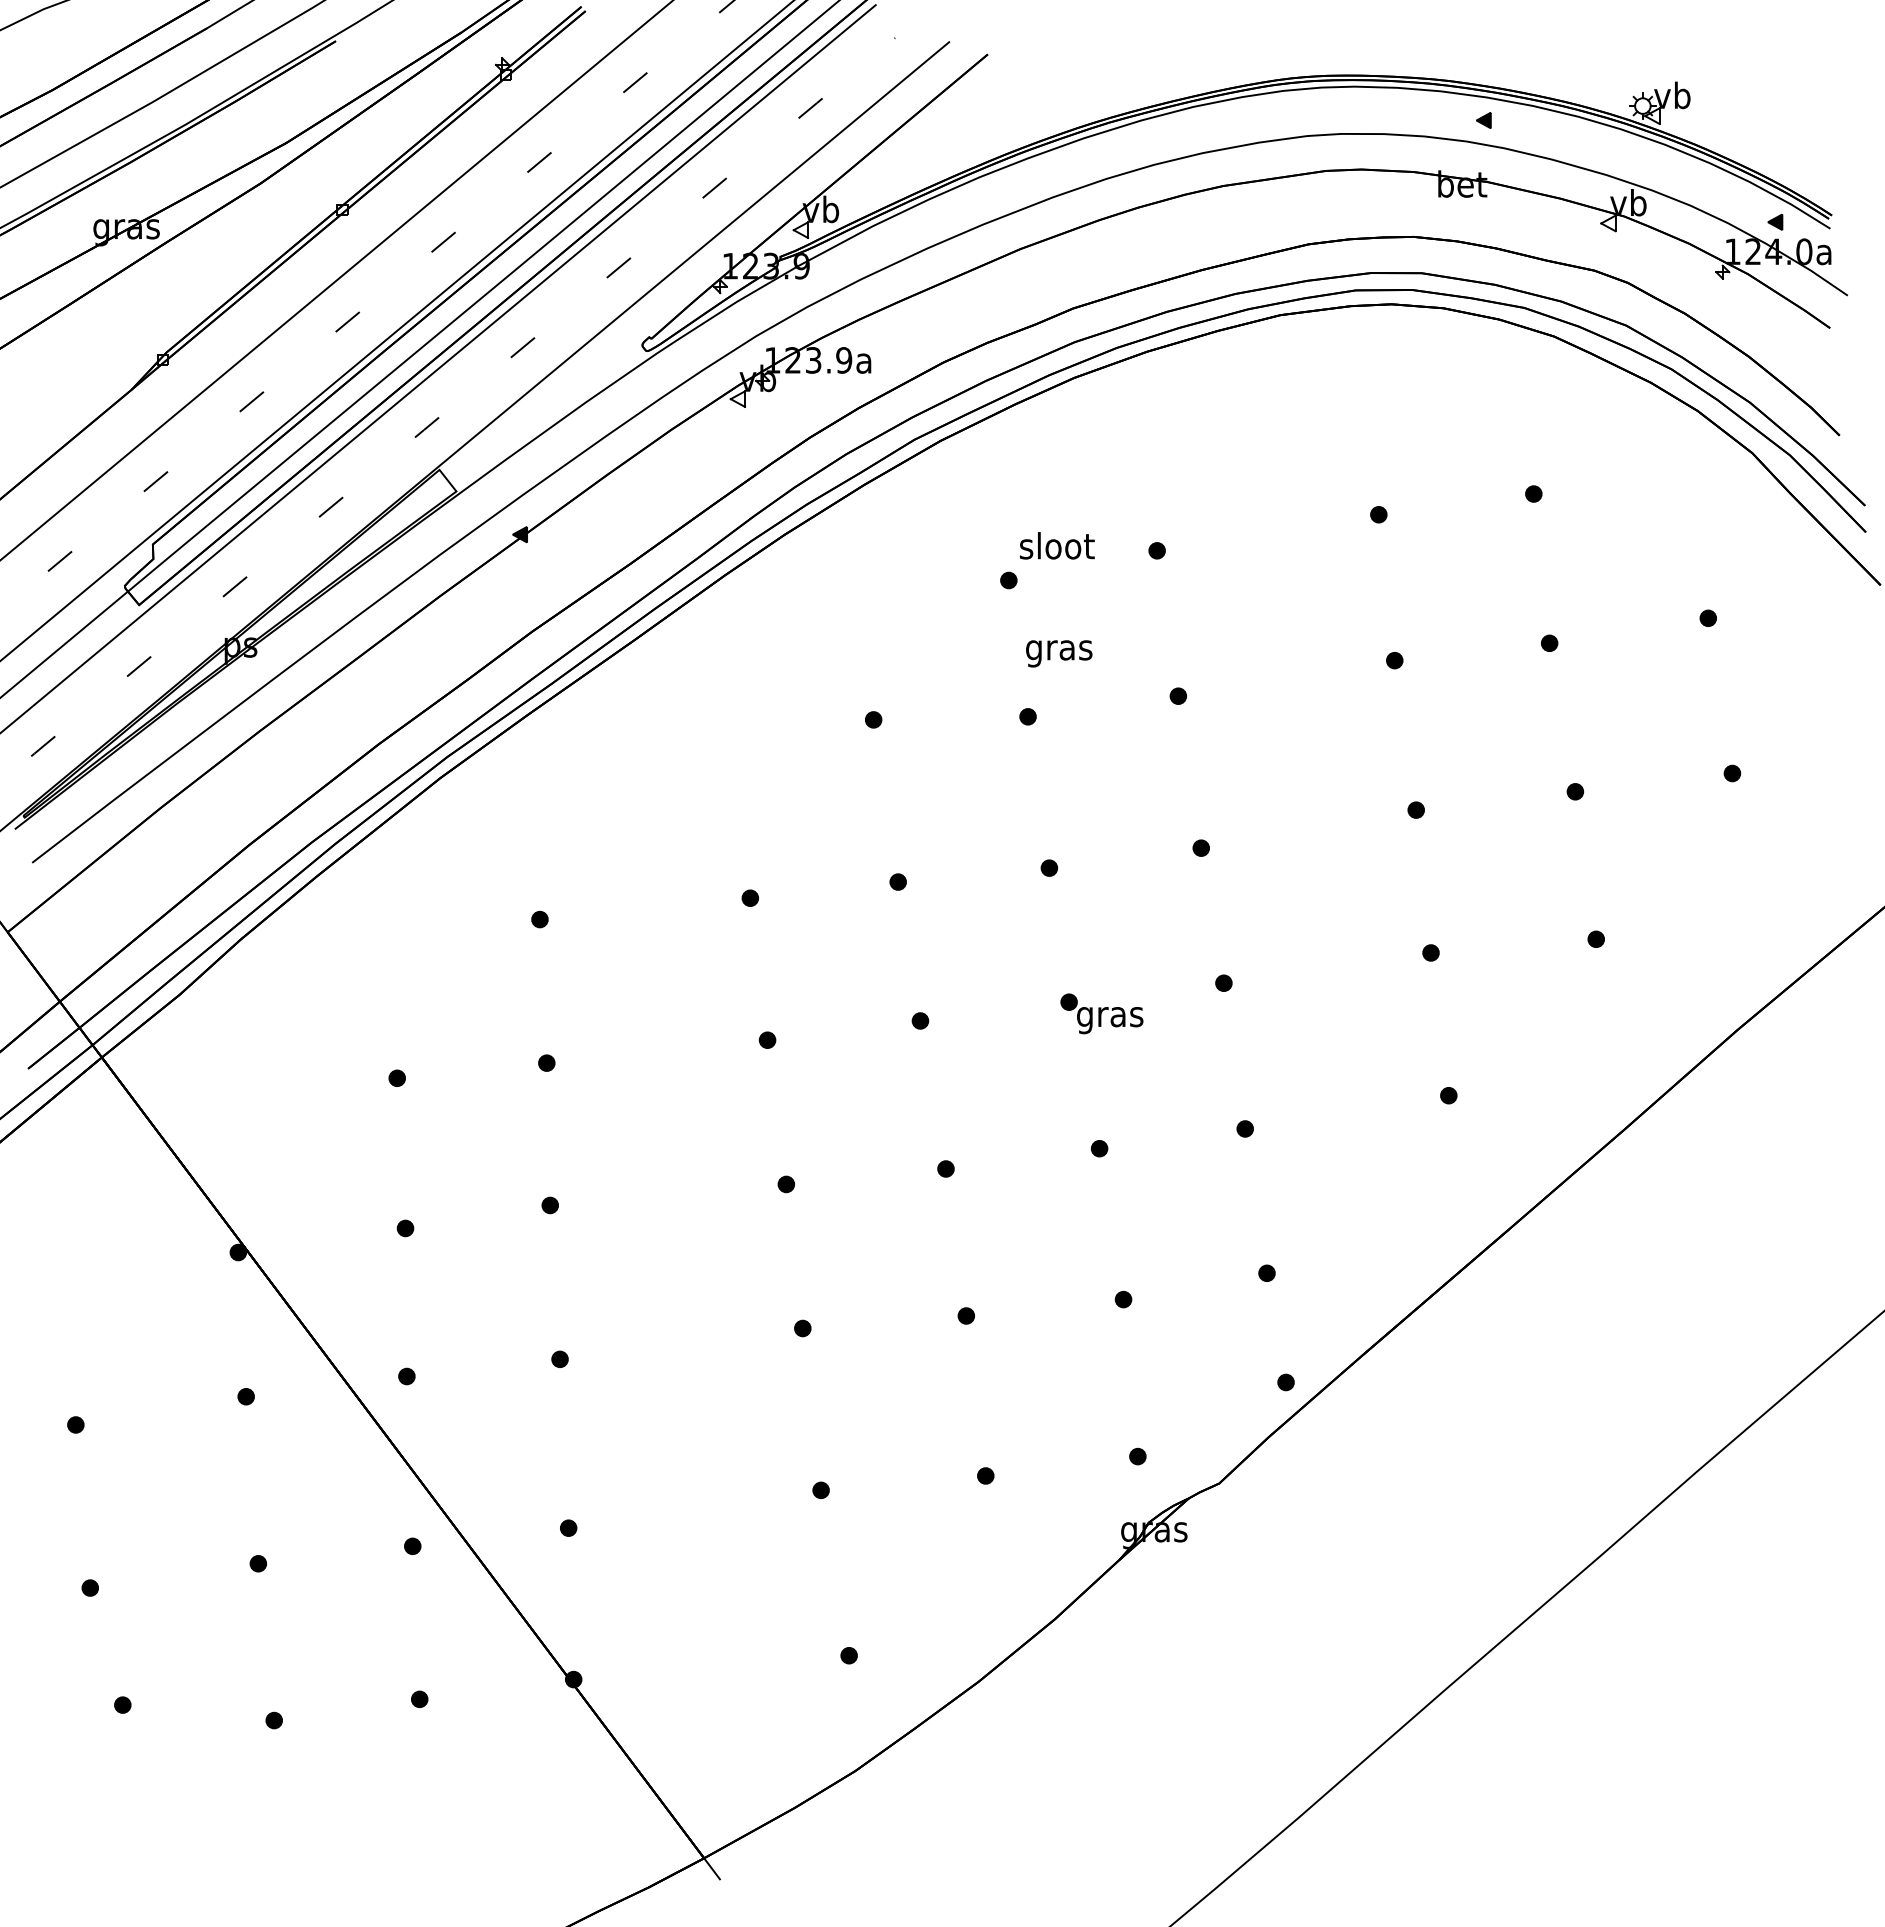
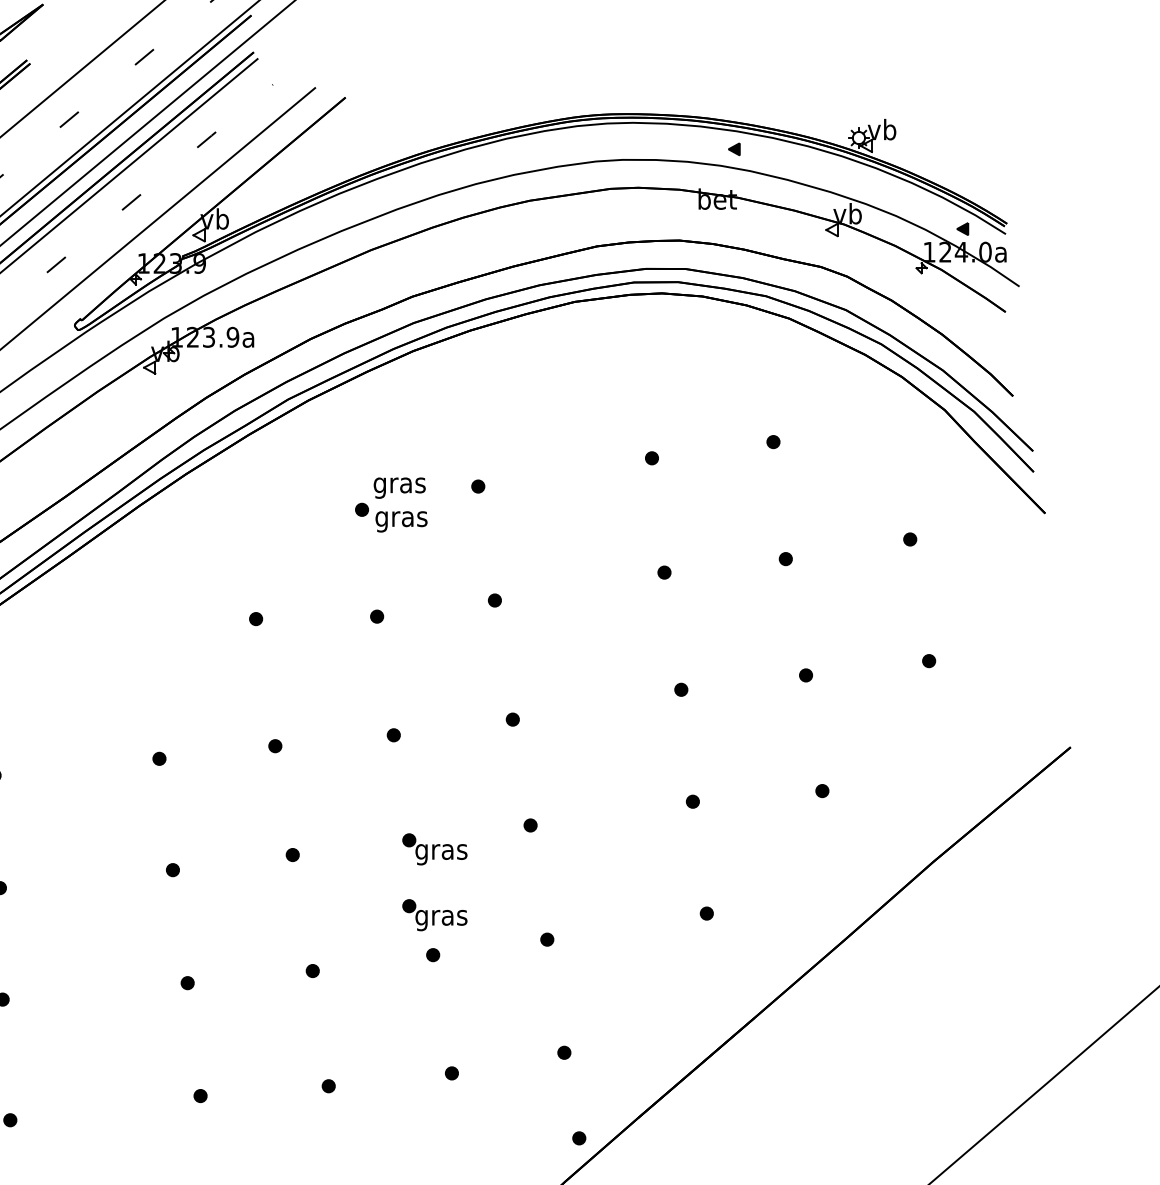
text: (1057, 549) -> (400, 485), sloot -> gras
text: (1059, 653) -> (401, 521), moved
part: (1101, 1097) -> (434, 915), added

